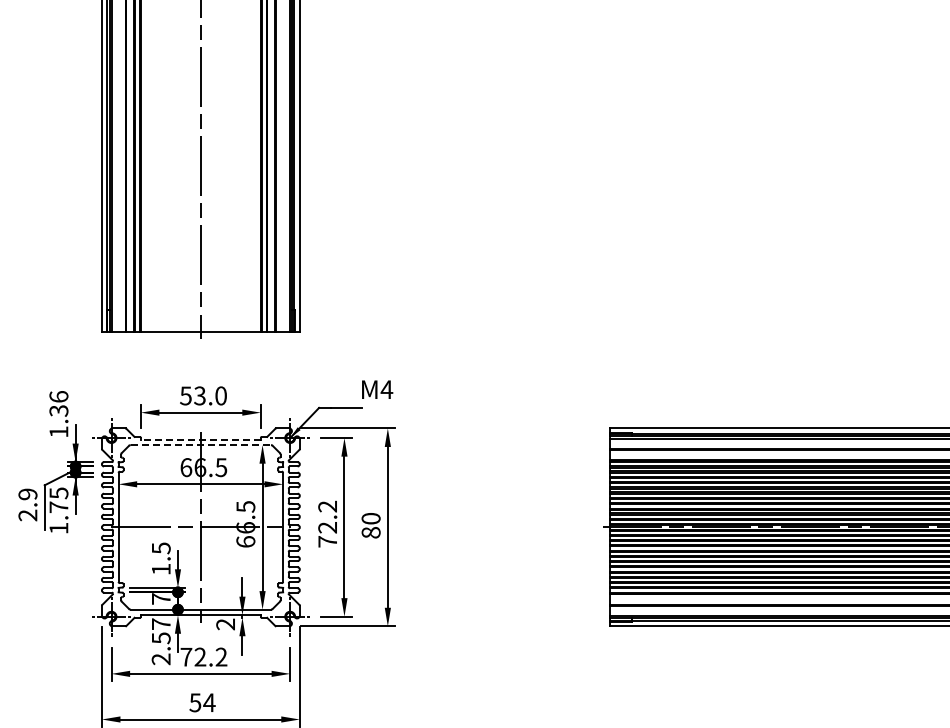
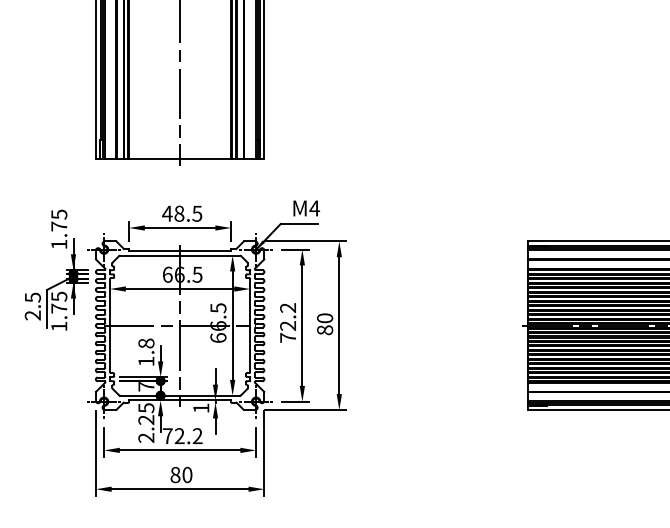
text: (377, 389) -> (306, 208), moved
text: (202, 395) -> (181, 213), 53.0 -> 48.5
text: (58, 403) -> (58, 220), 1.36 -> 1.75
line: (200, 439) -> (179, 250), dashed -> solid
line: (201, 445) -> (180, 255), dashed -> solid
text: (27, 494) -> (32, 297), 2.9 -> 2.5
text: (160, 548) -> (145, 343), 1.5 -> 1.8
text: (225, 624) -> (201, 408), 2 -> 1
text: (160, 631) -> (145, 414), 2.57 -> 2.25
text: (202, 702) -> (181, 474), 54 -> 80

